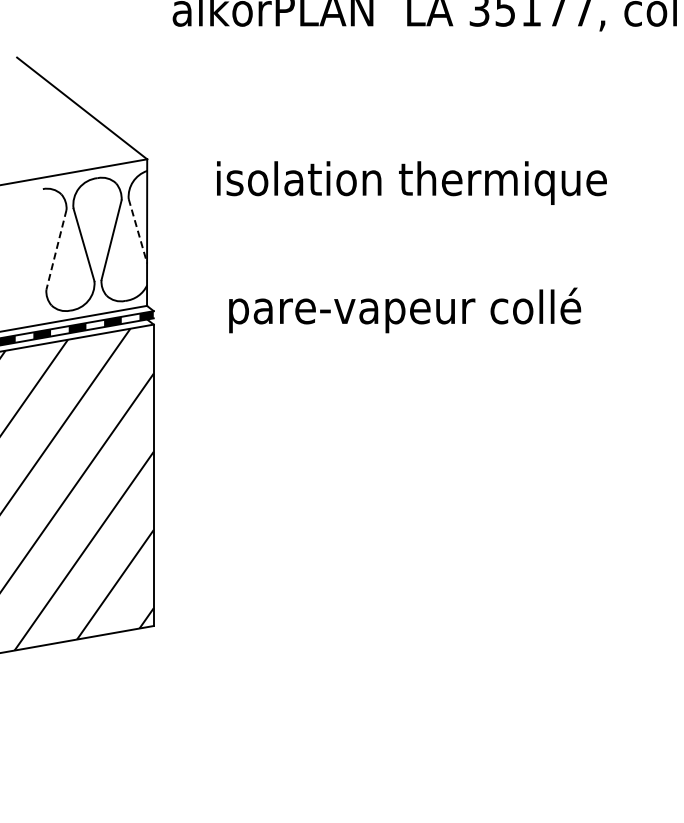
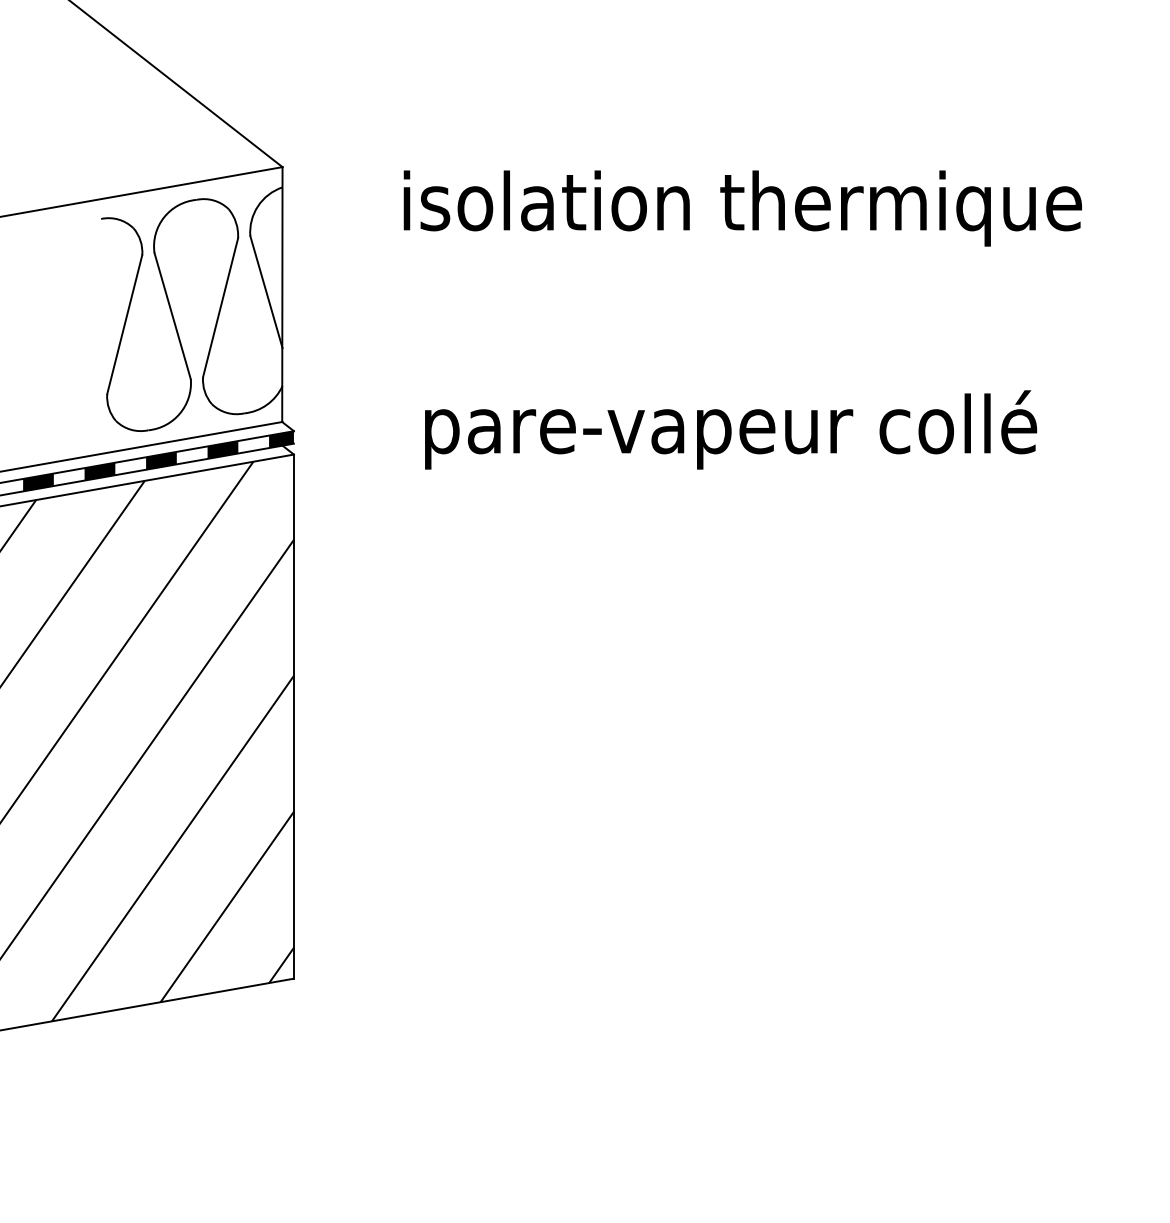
line: (138, 231) -> (267, 292), dashed -> solid
line: (56, 250) -> (124, 325), dashed -> solid

